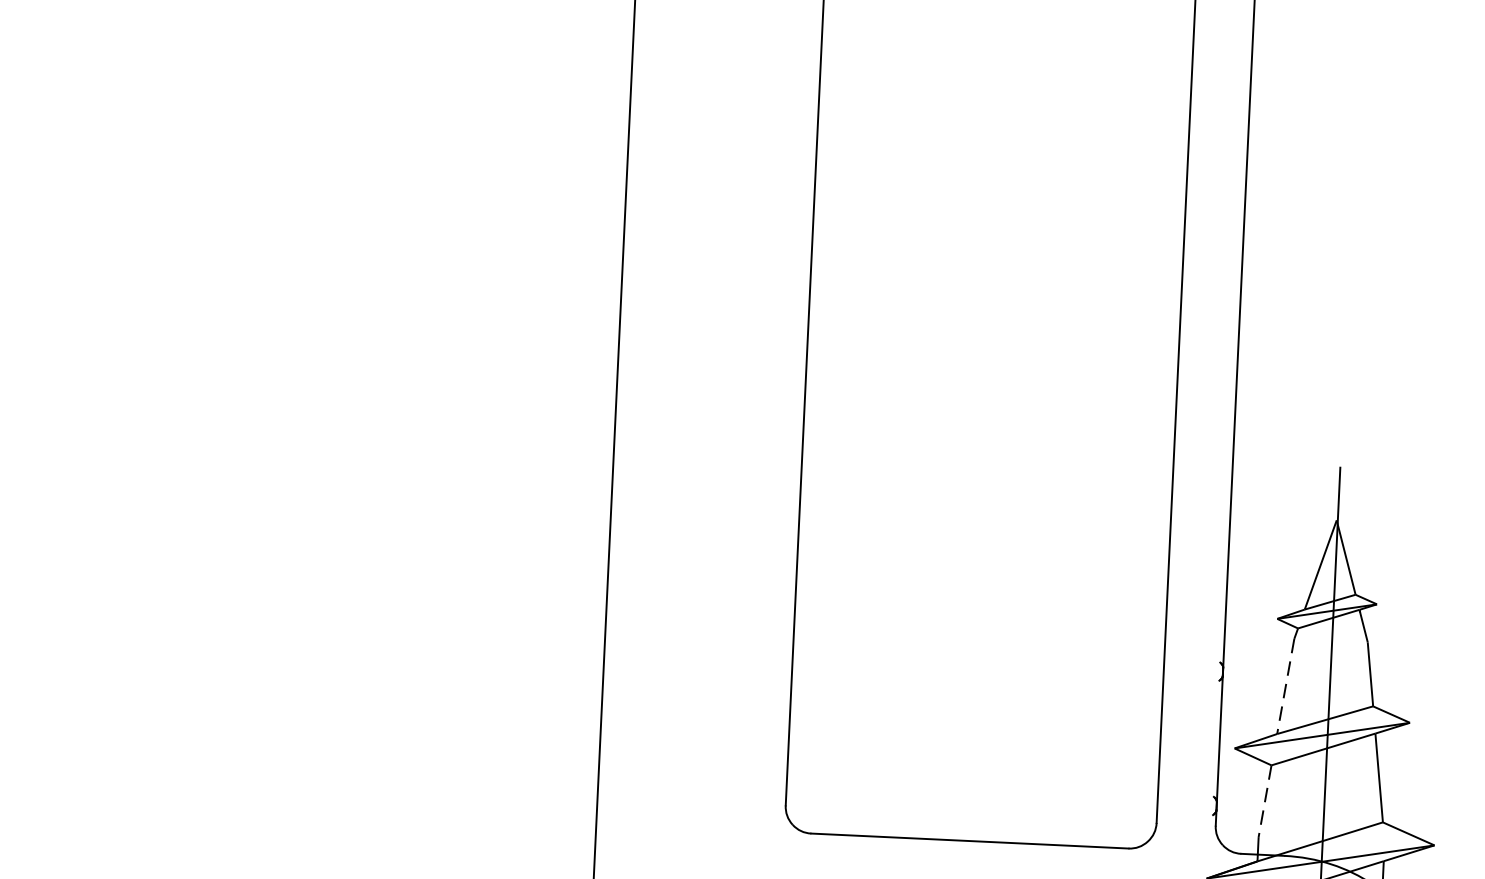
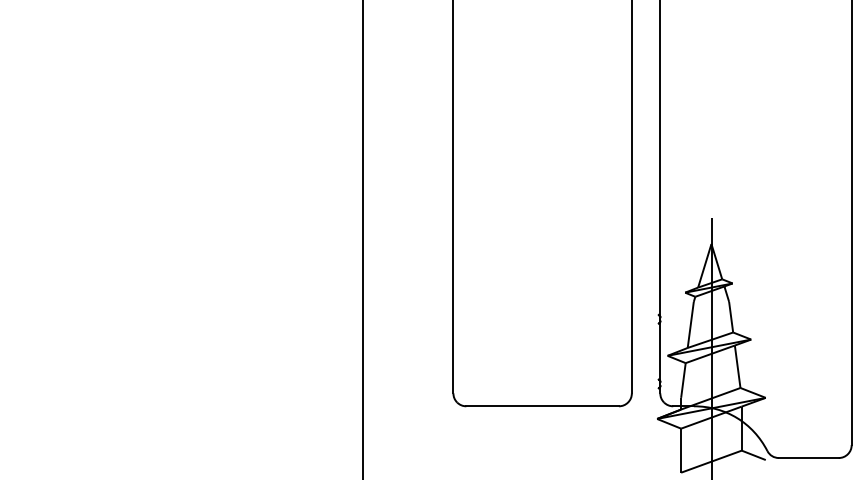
line: (1285, 687) -> (690, 325), dashed -> solid
line: (1265, 801) -> (683, 380), dashed -> solid

